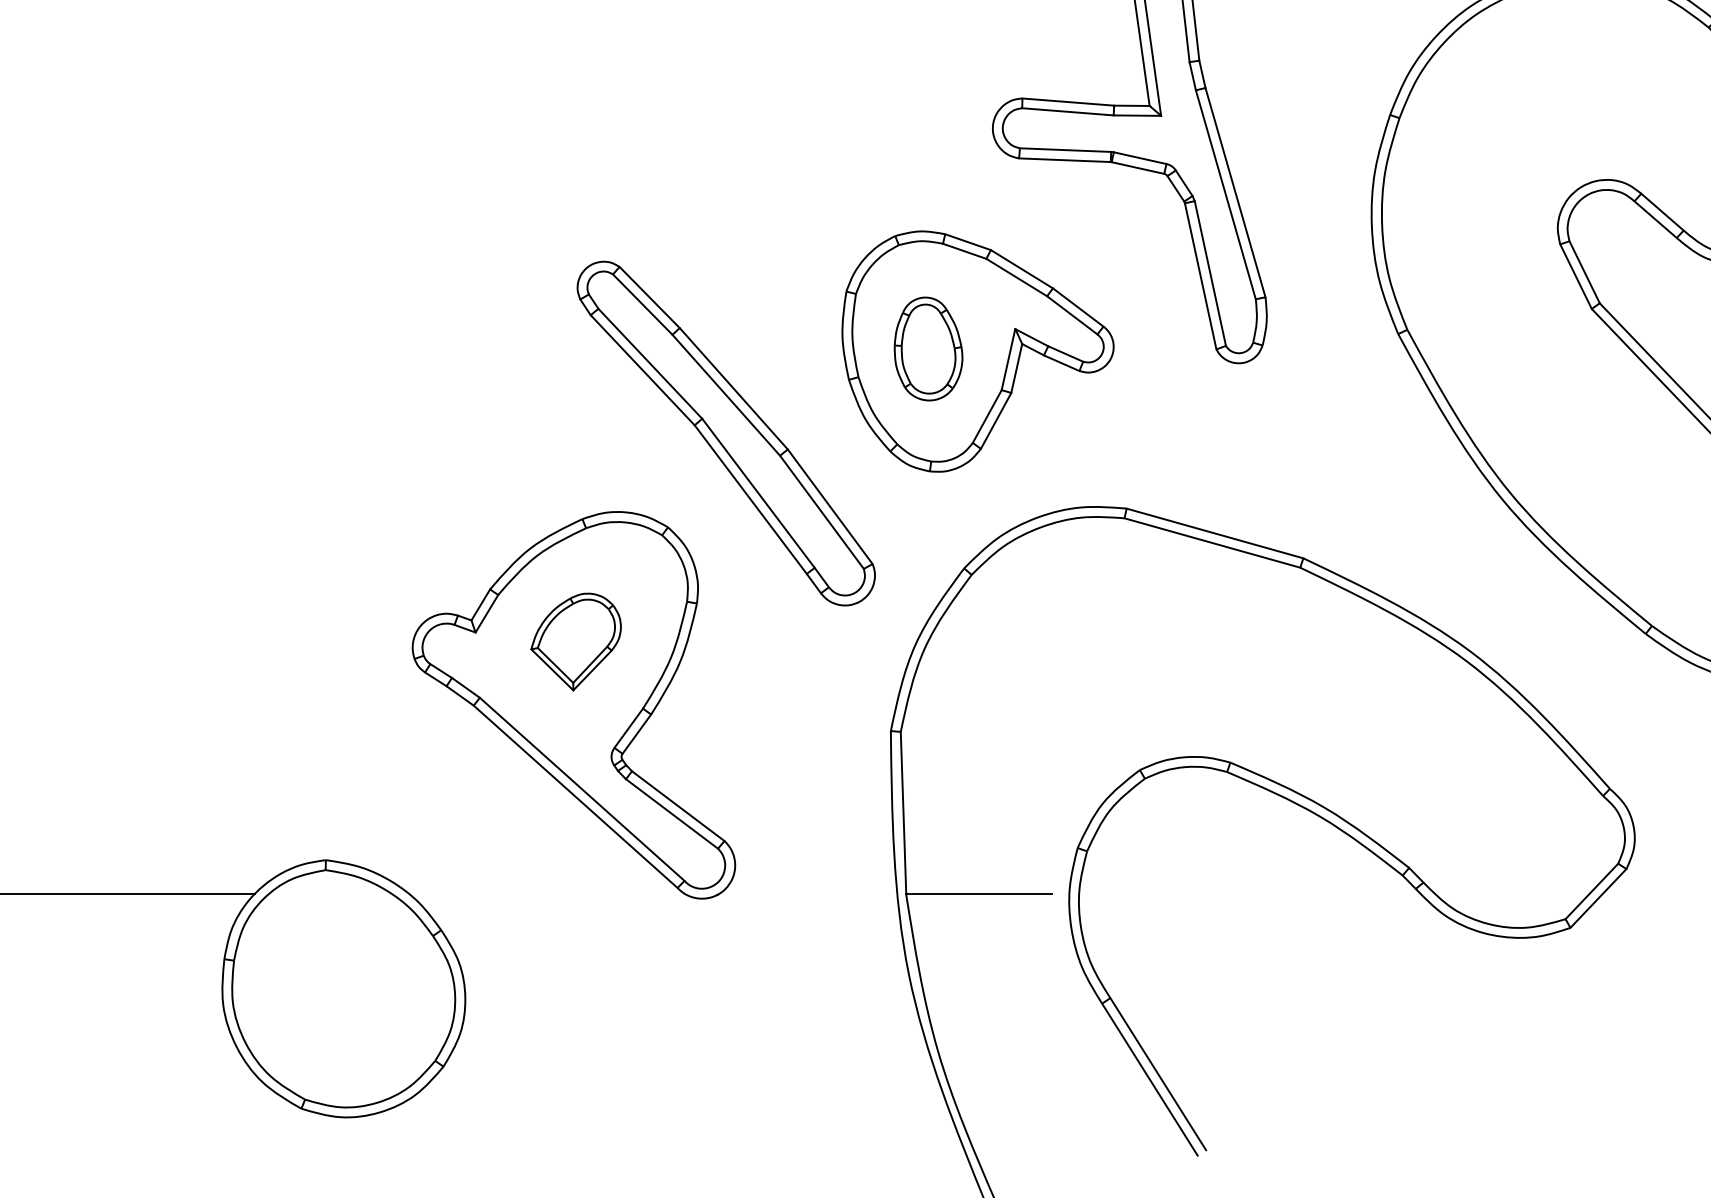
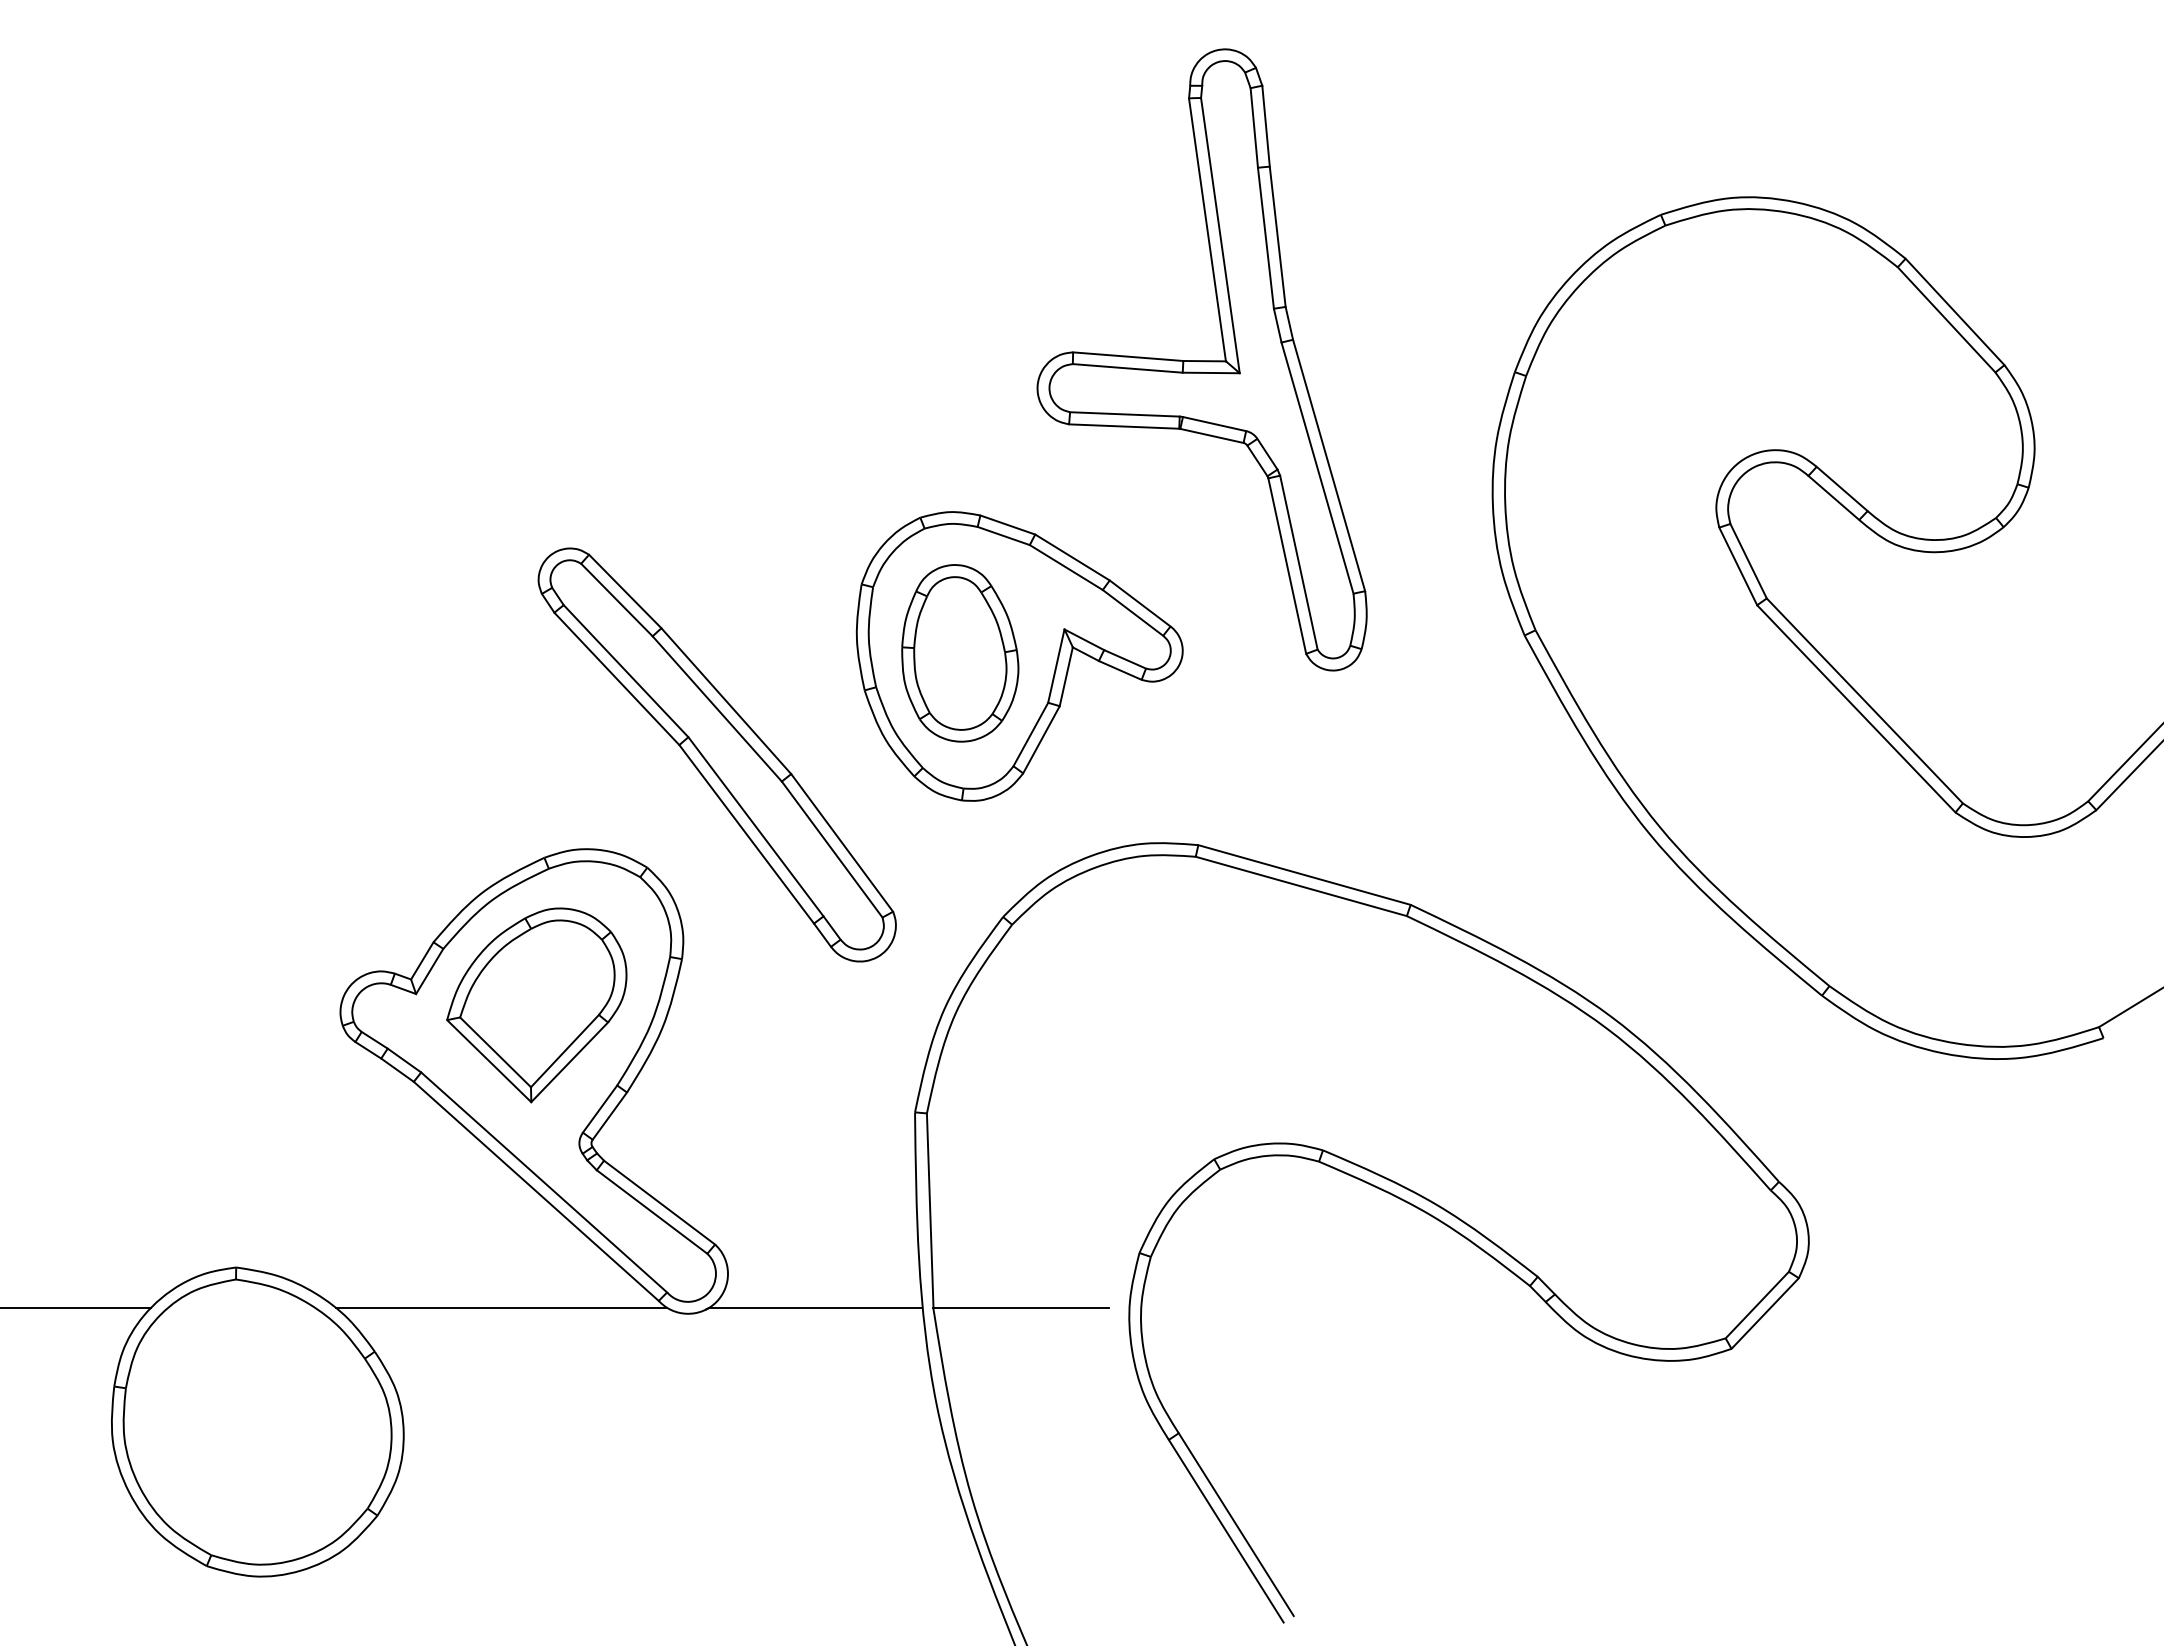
part: (928, 349) -> (960, 653), size x1.43
part: (575, 642) -> (536, 1005), size x1.67
line: (546, 894) -> (501, 1308), added
line: (807, 894) -> (814, 1308), added

